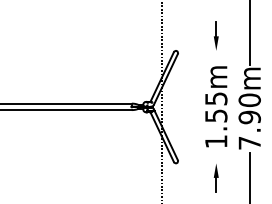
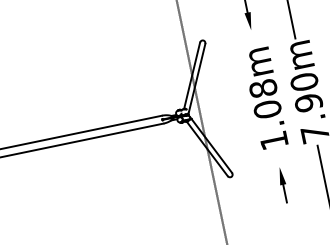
text: (216, 107) -> (265, 99), 1.55m -> 1.08m

